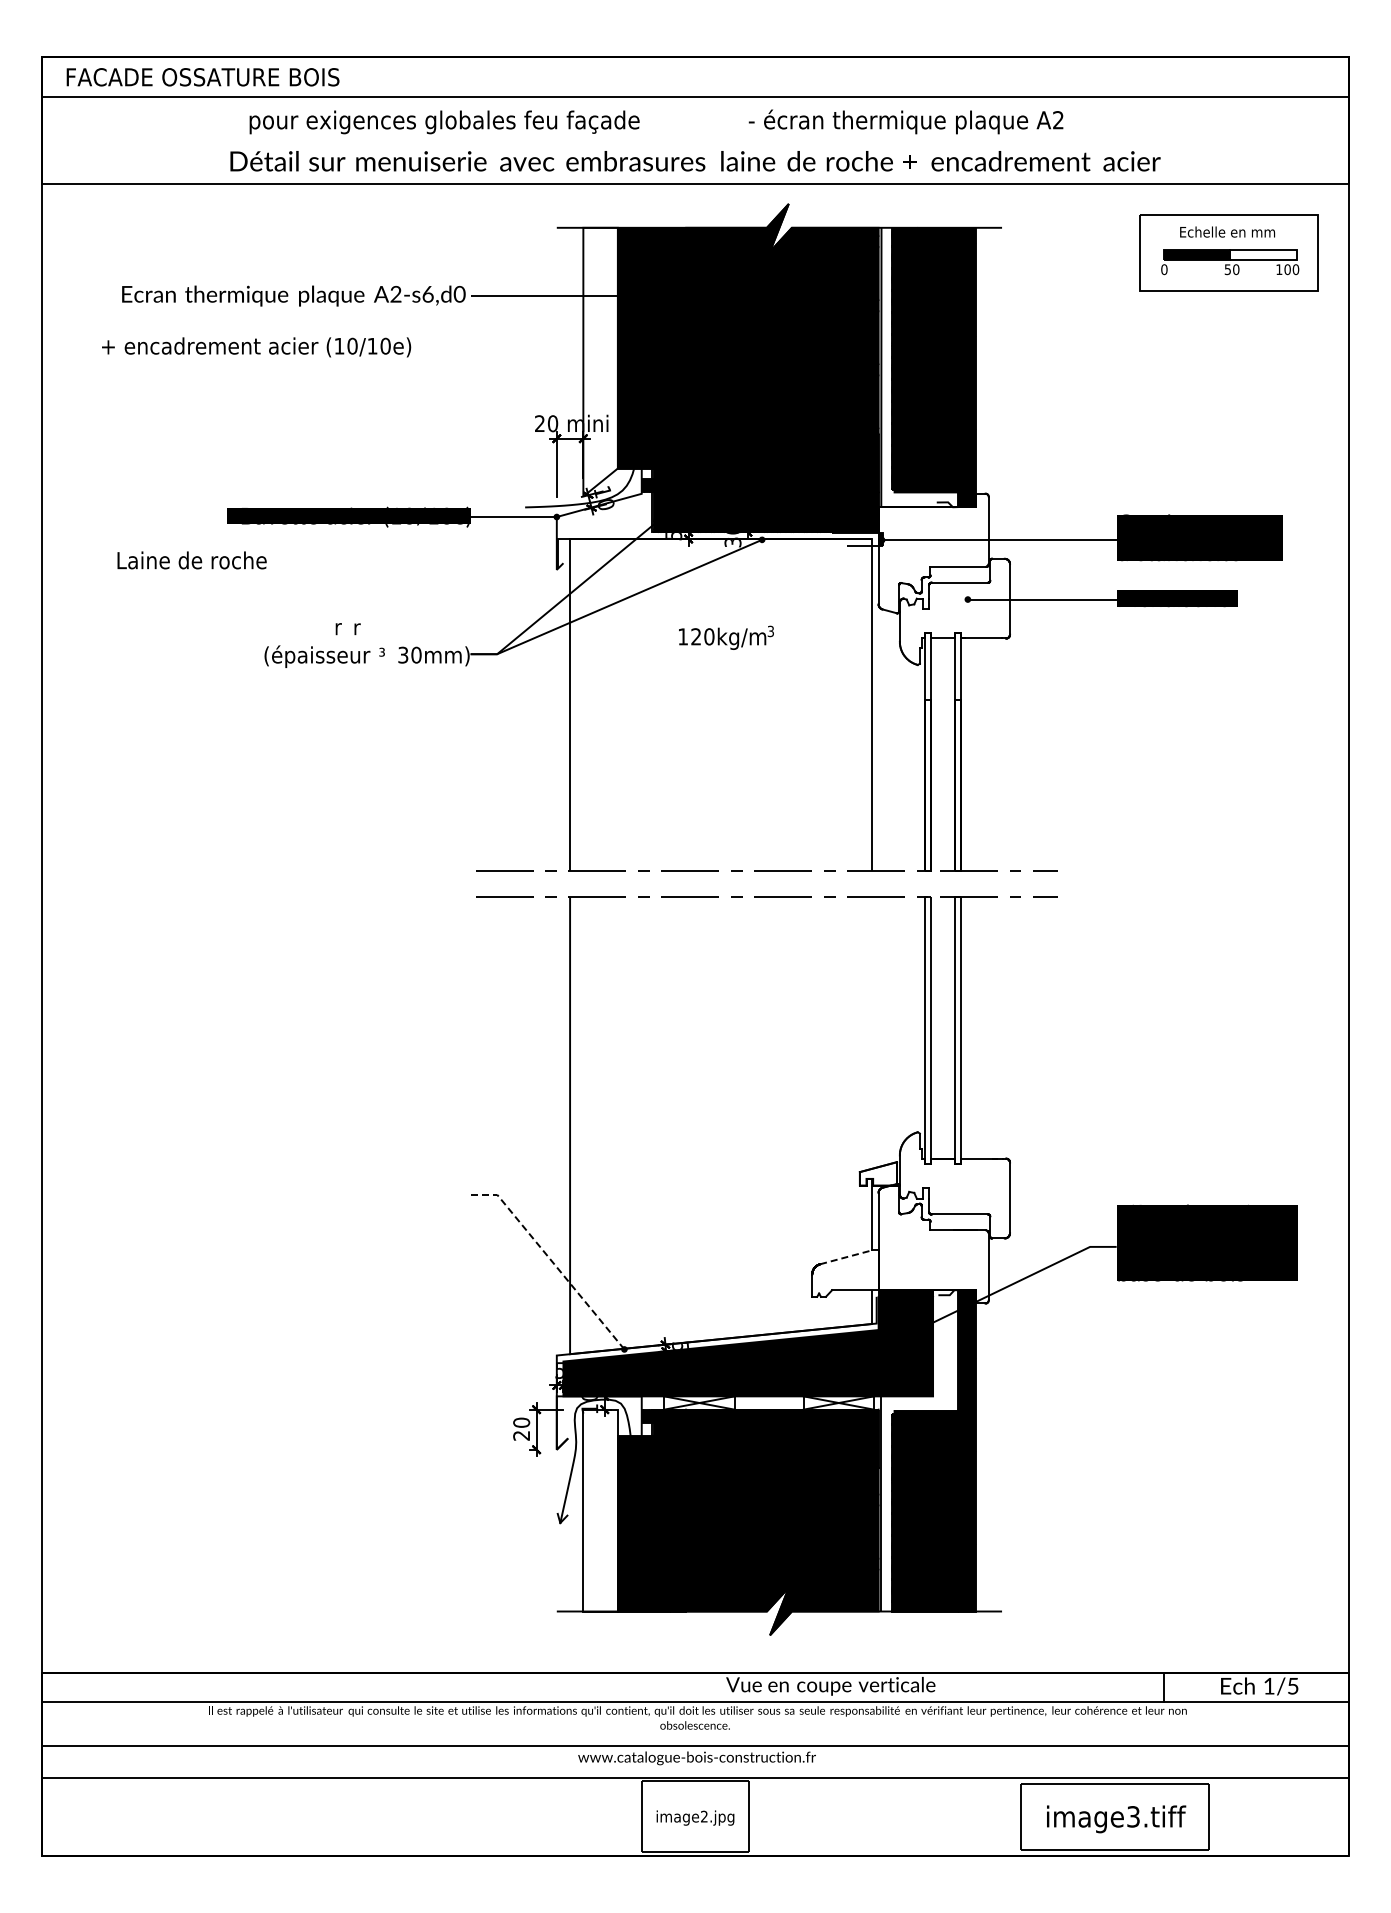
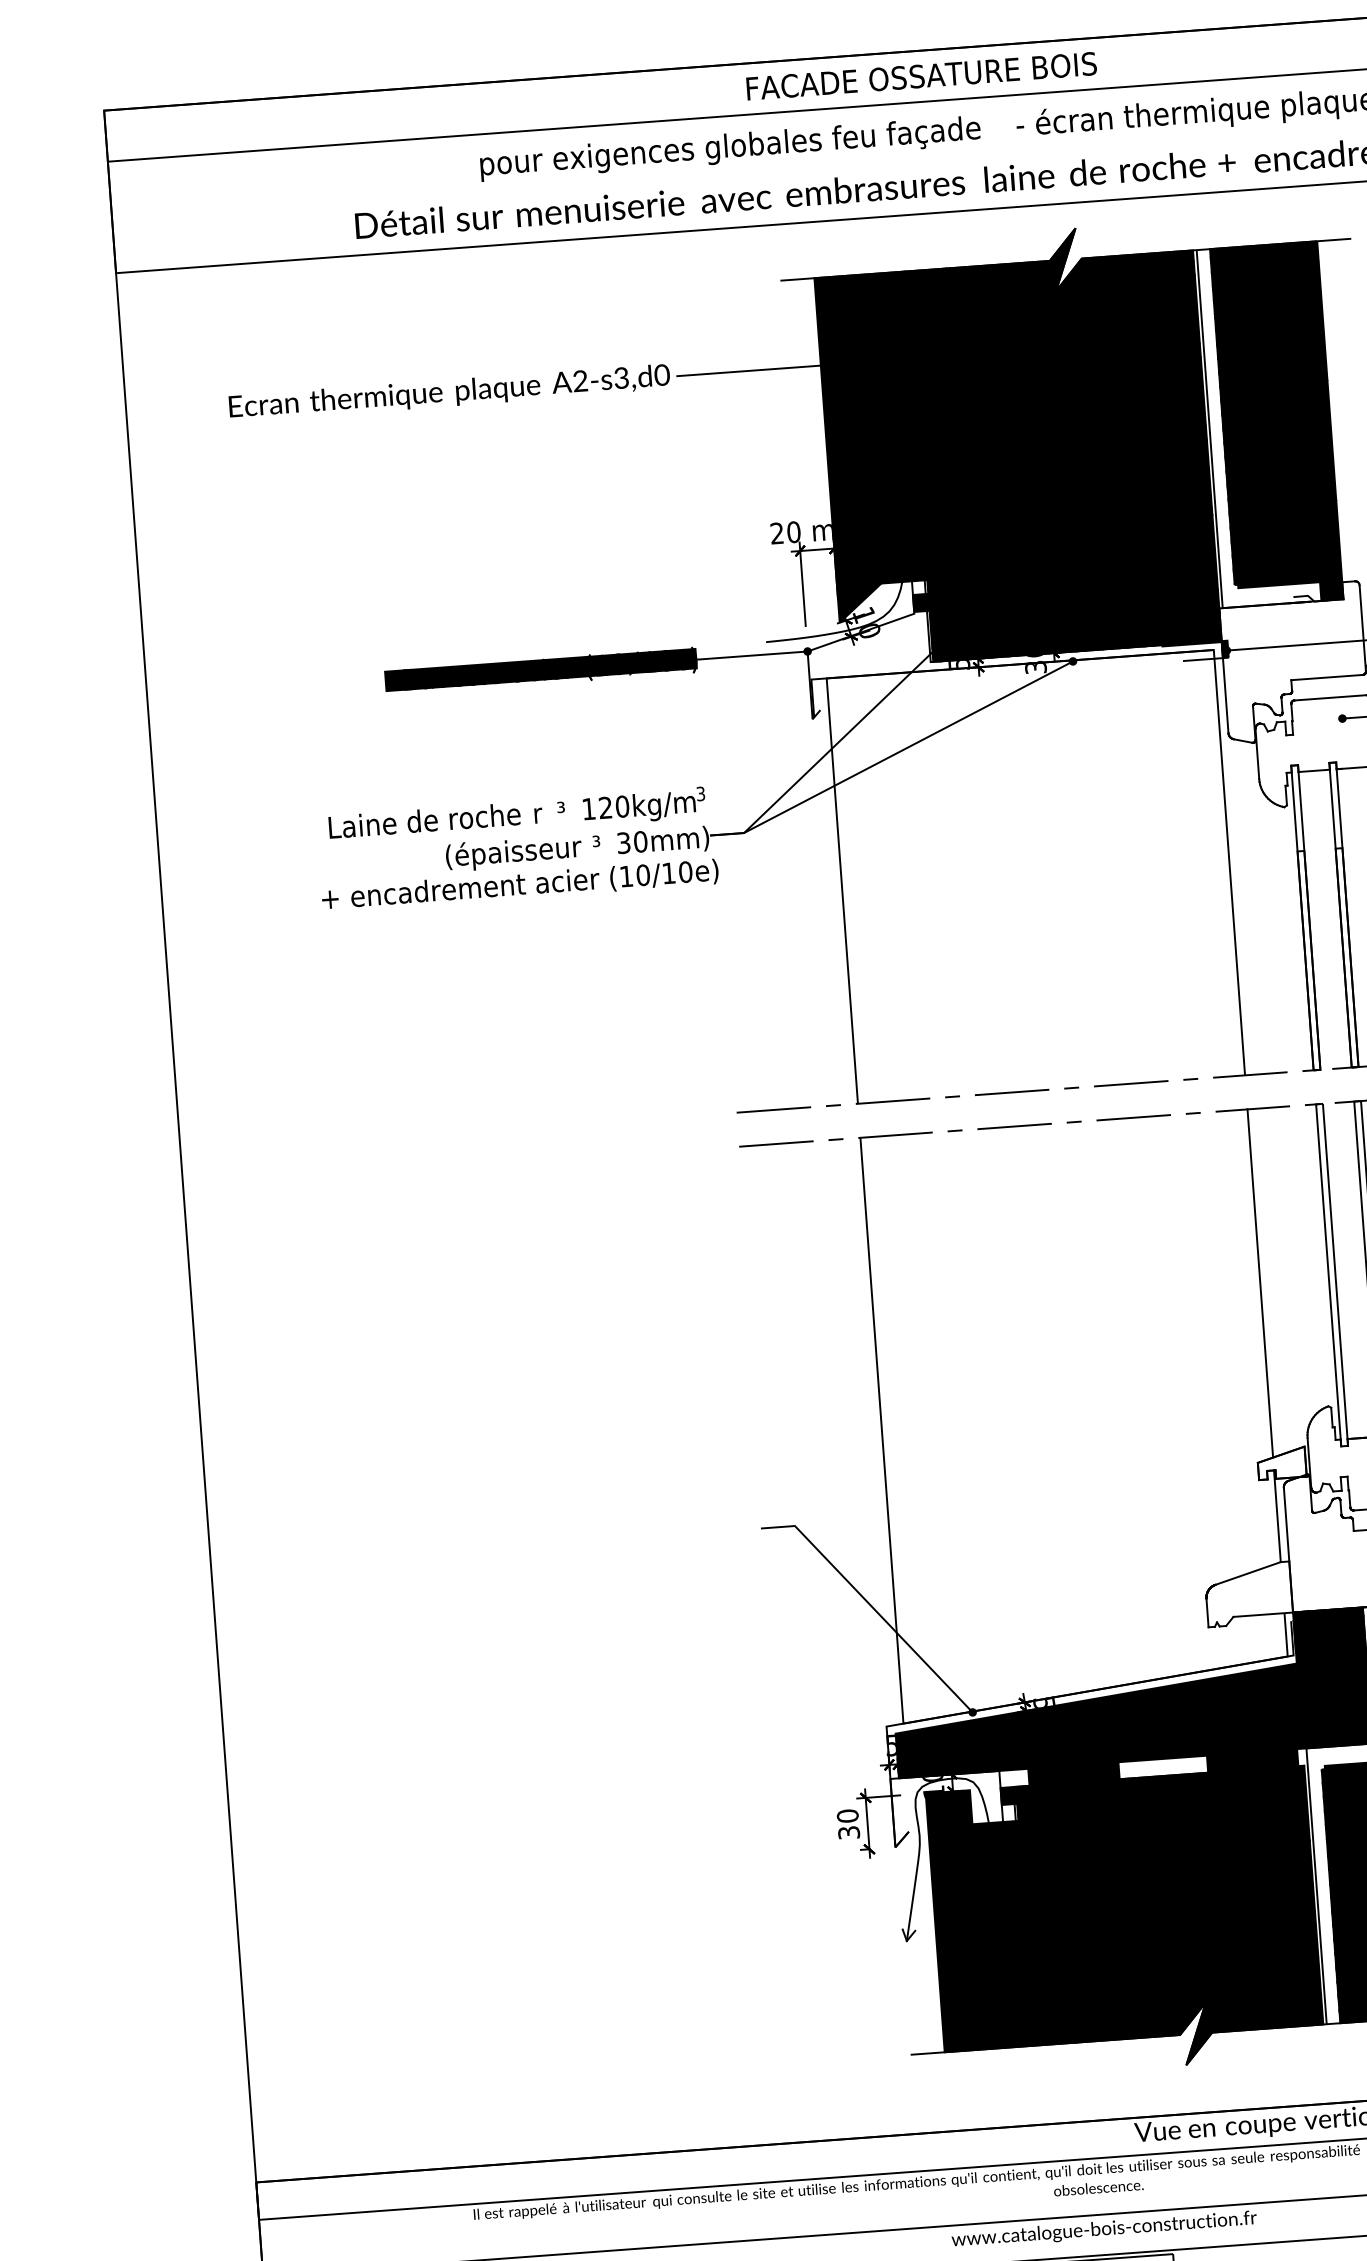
text: (202, 77) -> (920, 76), moved
text: (444, 122) -> (730, 148), moved
text: (427, 293) -> (620, 377), A2-s6,d0 -> A2-s3,d0
text: (256, 347) -> (520, 885), moved
fill: (600, 361) -> (848, 447), added
text: (191, 560) -> (423, 820), moved
text: (356, 627) -> (561, 812), r -> ³
text: (726, 637) -> (644, 805), moved
line: (871, 1032) -> (1259, 1282), added
line: (846, 1257) -> (1248, 1573), dashed -> solid
line: (551, 1260) -> (870, 1605), dashed -> solid
fill: (699, 1402) -> (1073, 1773), added
fill: (838, 1402) -> (1252, 1760), added
text: (521, 1435) -> (848, 1832), 20 -> 30
fill: (600, 1510) -> (957, 1921), added

